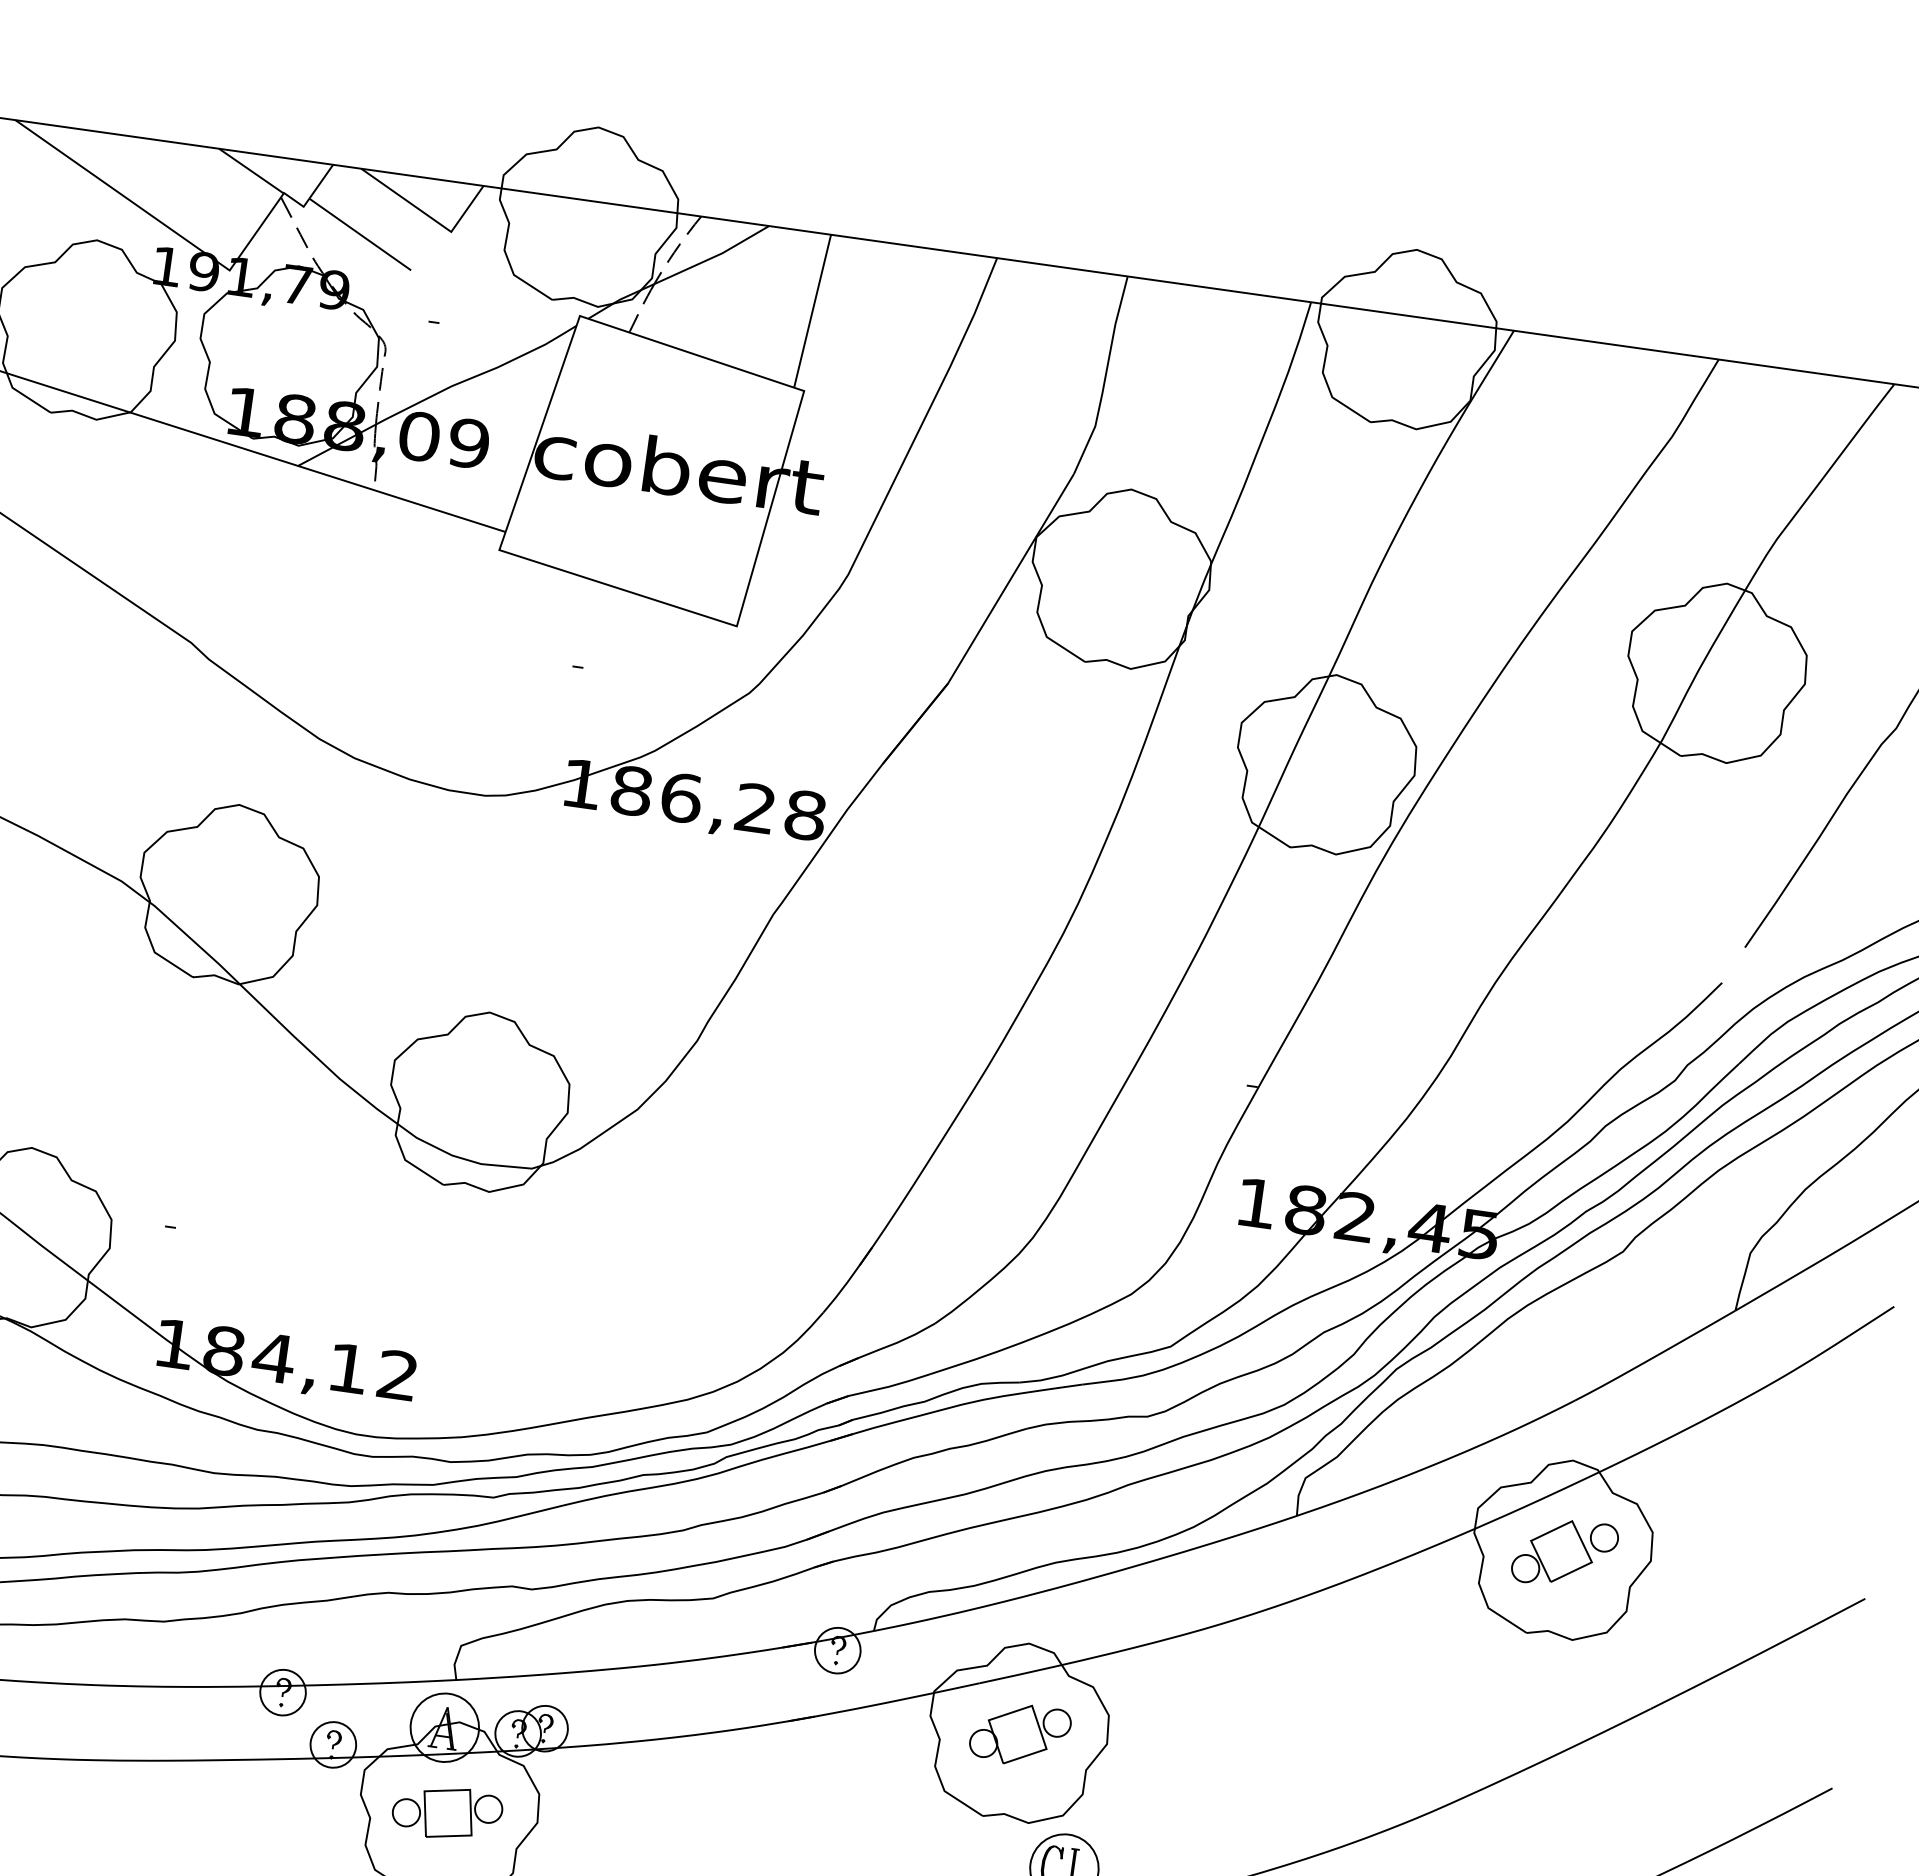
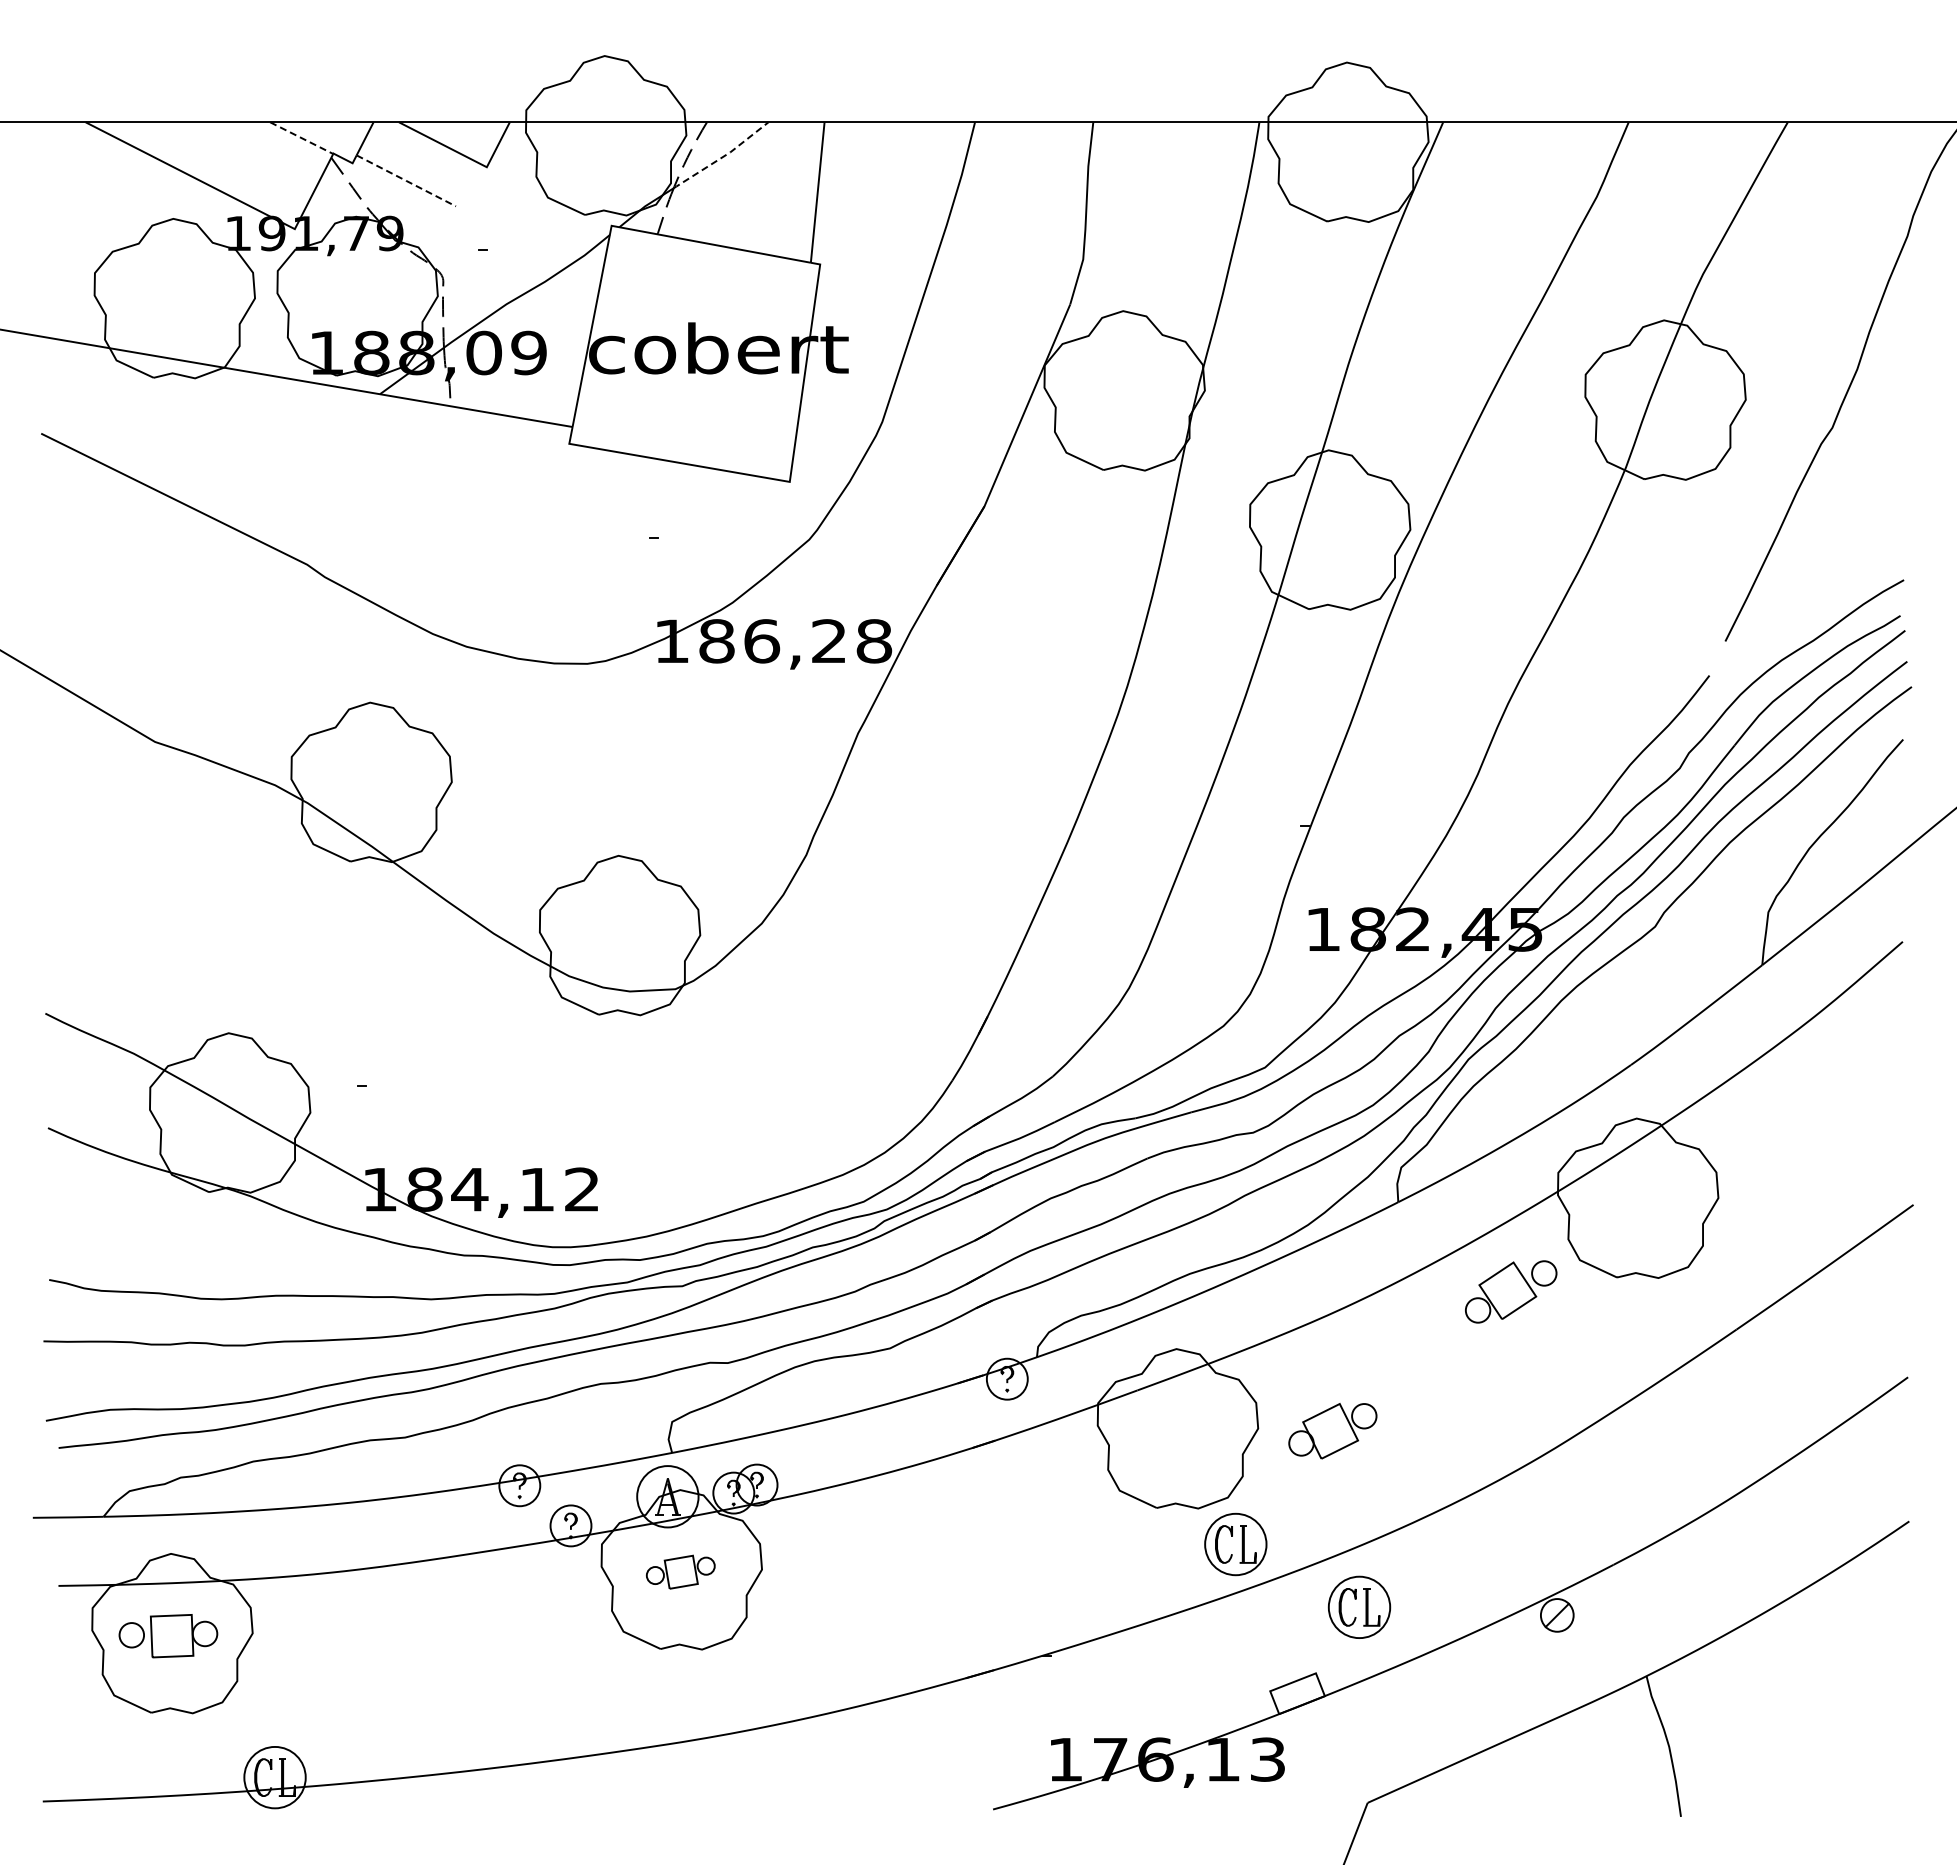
line: (252, 171) -> (302, 138), solid -> dashed
line: (360, 234) -> (406, 180), solid -> dashed
line: (712, 257) -> (722, 157), solid -> dashed
part: (1565, 1552) -> (1511, 1291), moved
part: (1019, 1735) -> (1332, 1431), moved
part: (447, 1812) -> (680, 1571), size x0.7

